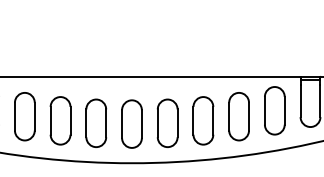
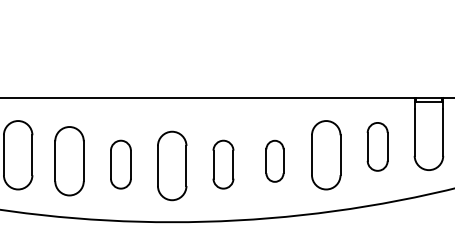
part: (274, 110) -> (377, 146), size x0.7
part: (203, 120) -> (275, 160), size x0.6
part: (96, 122) -> (121, 163), size x0.7
part: (167, 122) -> (223, 163), size x0.7

